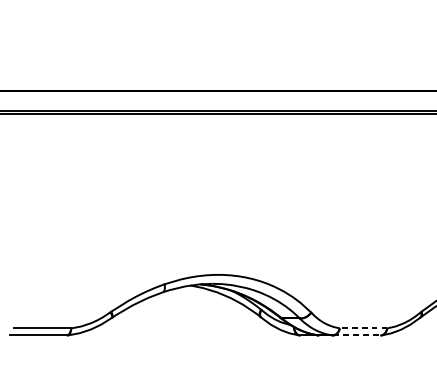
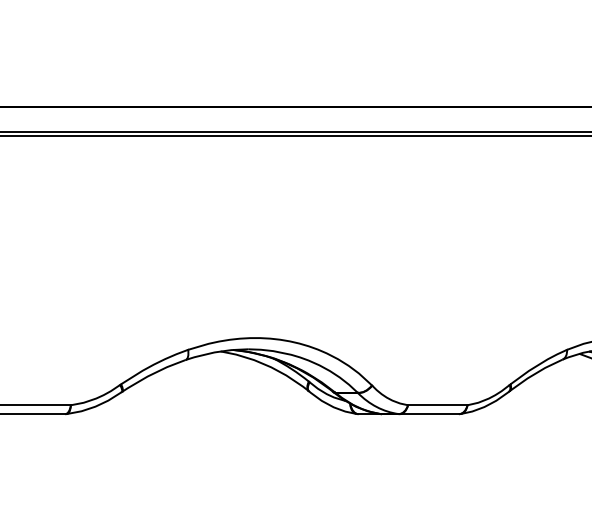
line: (363, 328) -> (437, 405), dashed -> solid
line: (357, 335) -> (429, 414), dashed -> solid

